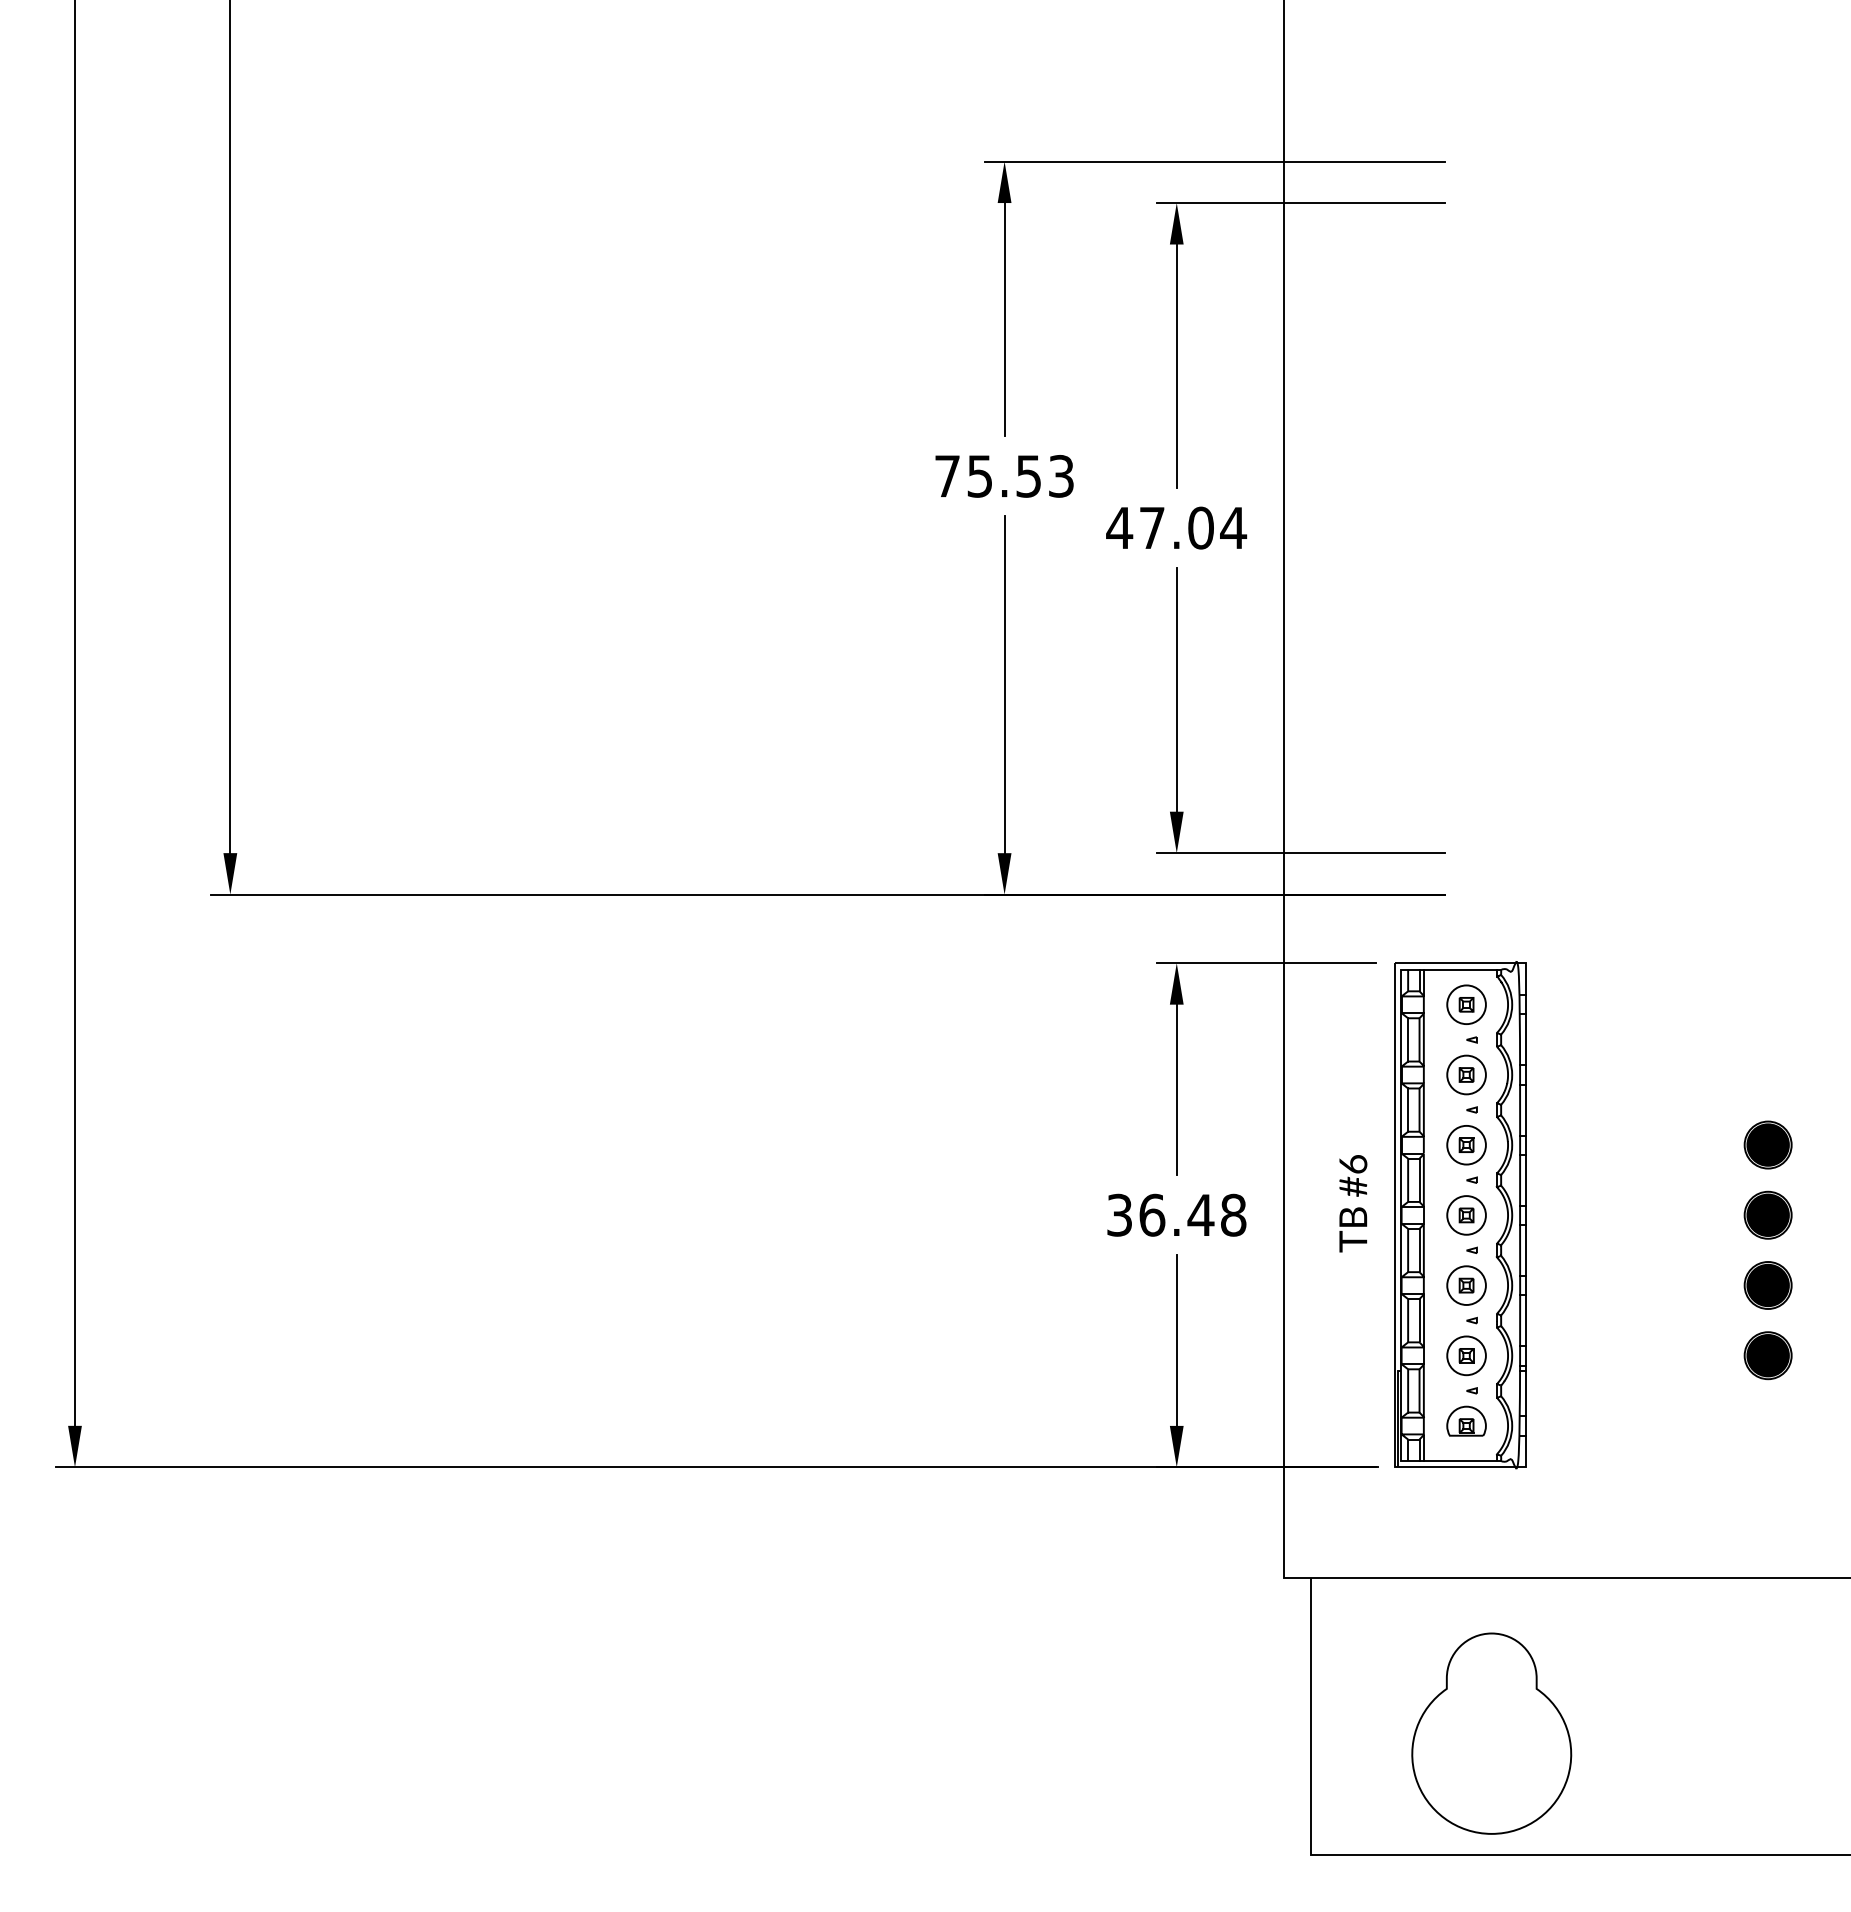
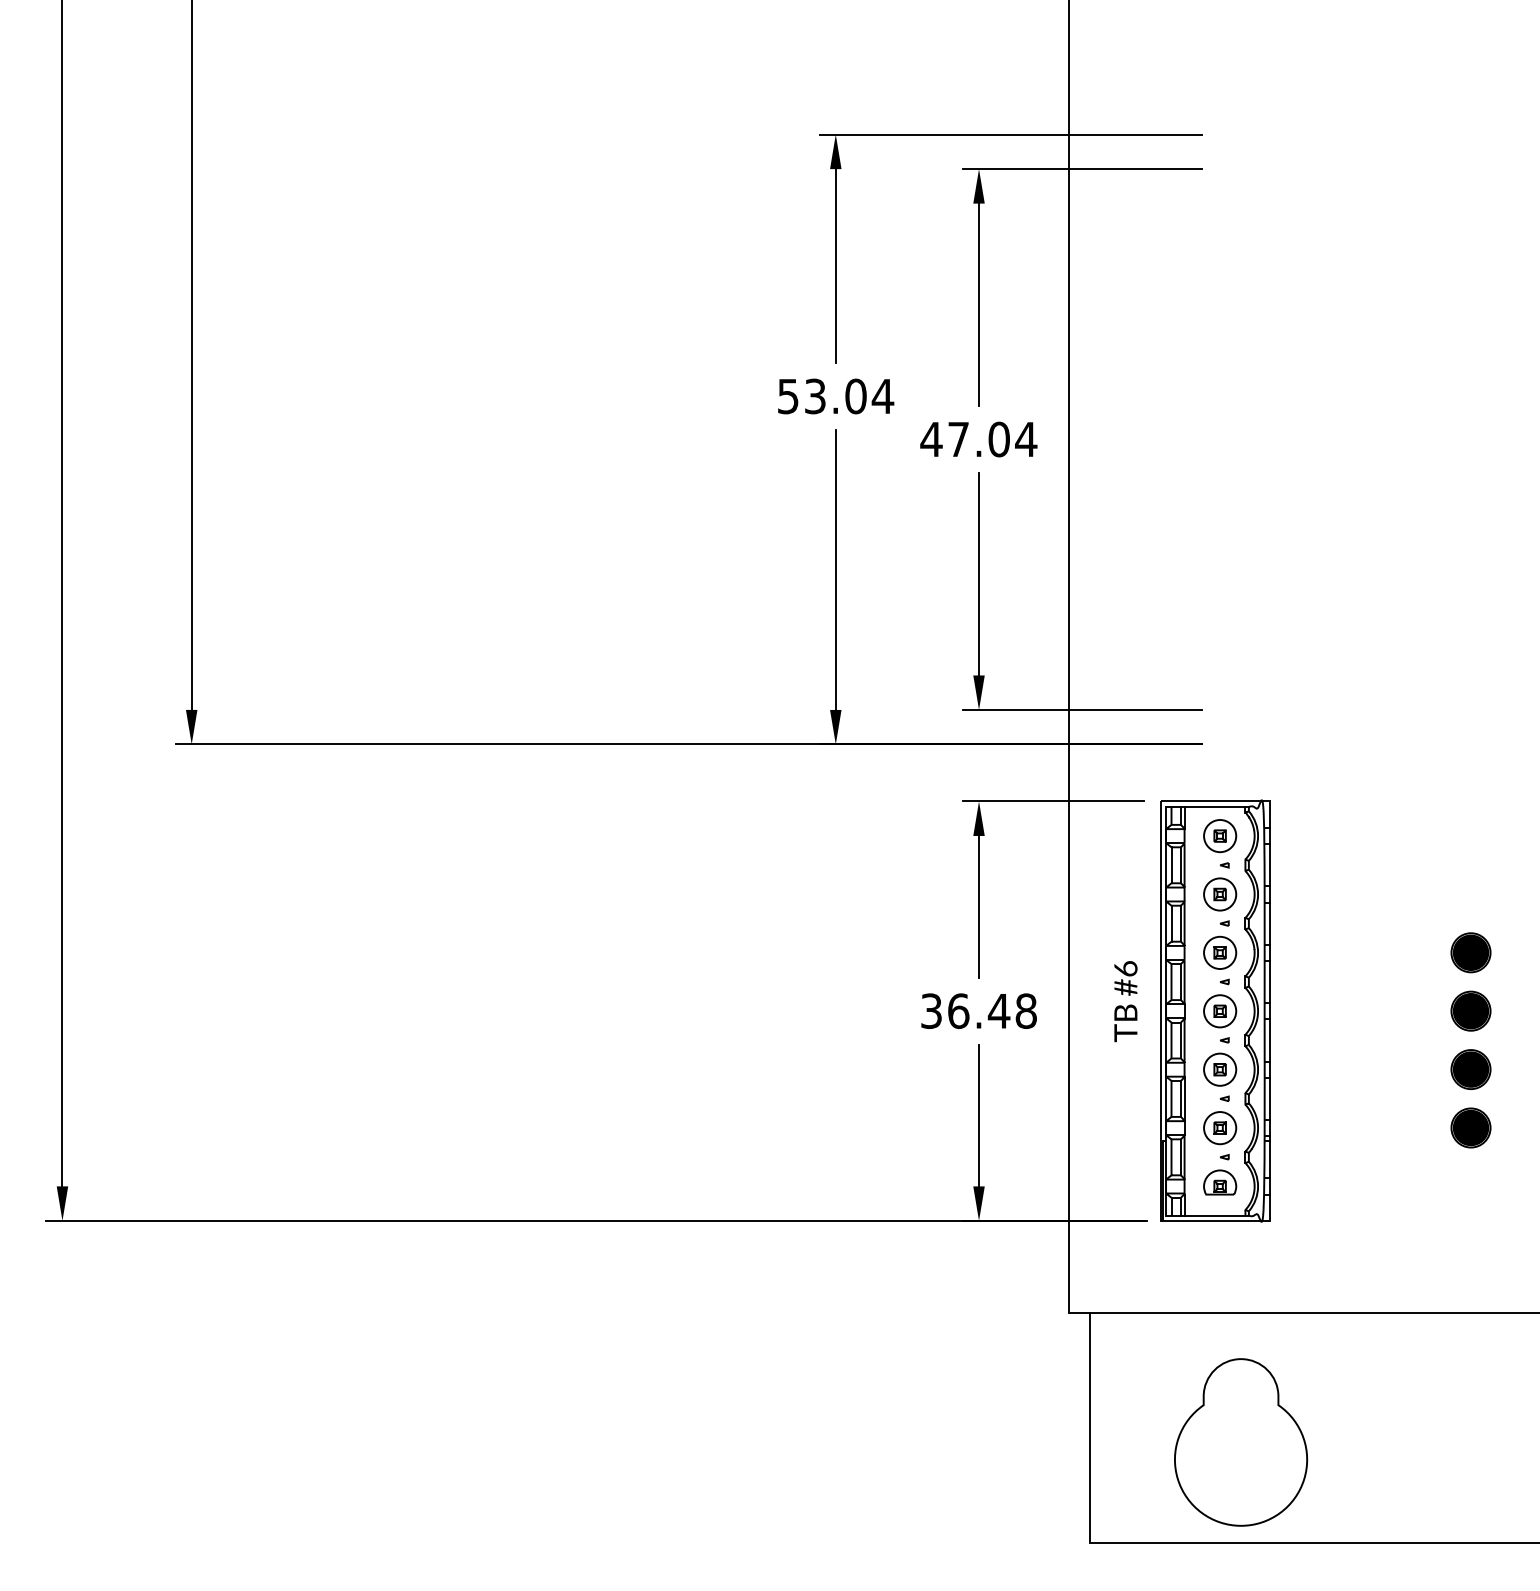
text: (1004, 475) -> (835, 395), 75.53 -> 53.04

